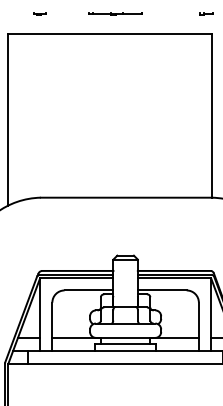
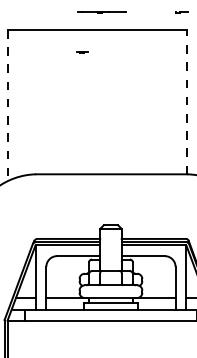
line: (40, 14) -> (82, 52), moved
line: (211, 115) -> (186, 101), solid -> dashed
line: (8, 119) -> (7, 105), solid -> dashed

